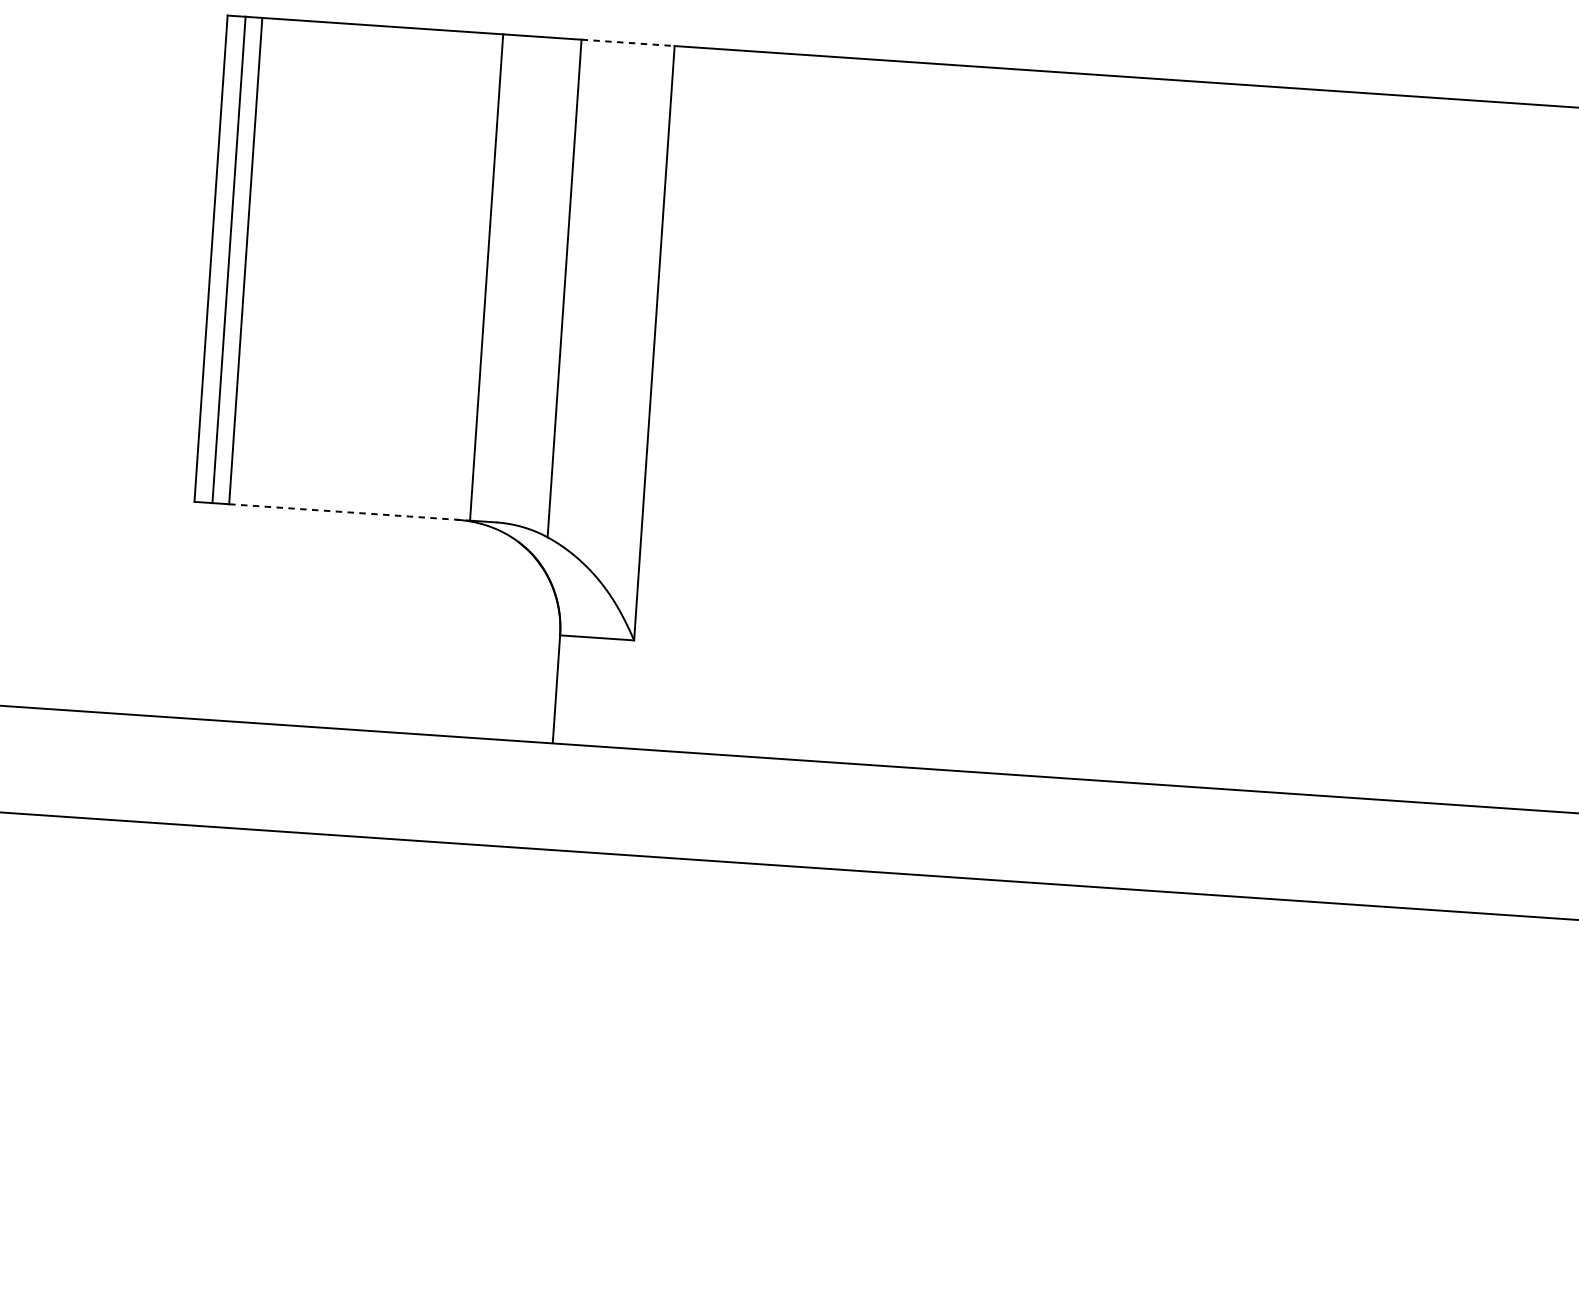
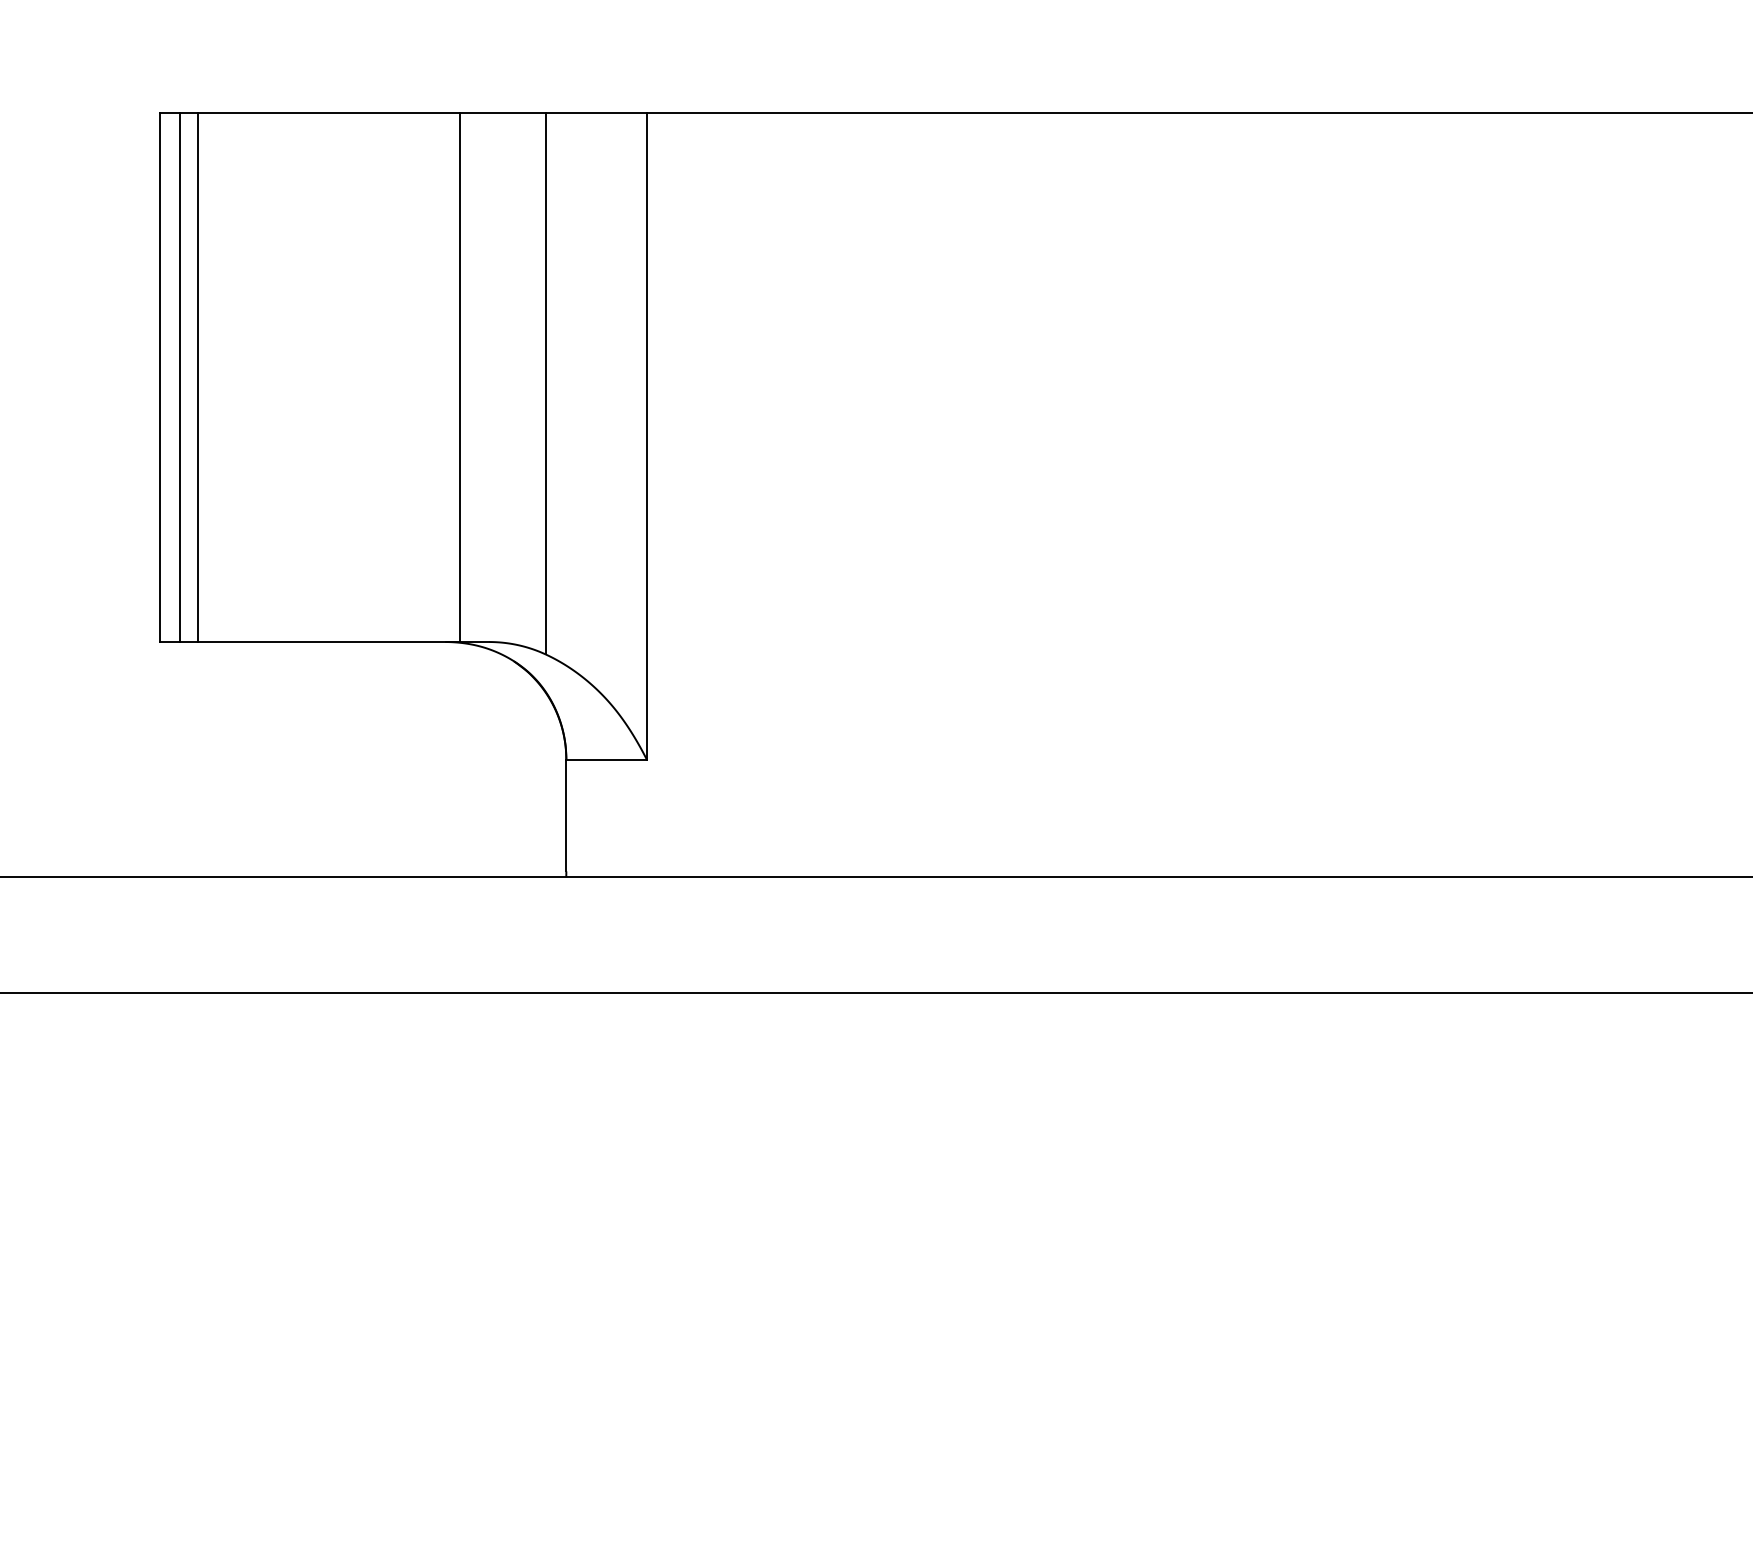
line: (628, 42) -> (596, 112), dashed -> solid
line: (349, 512) -> (329, 642), dashed -> solid

